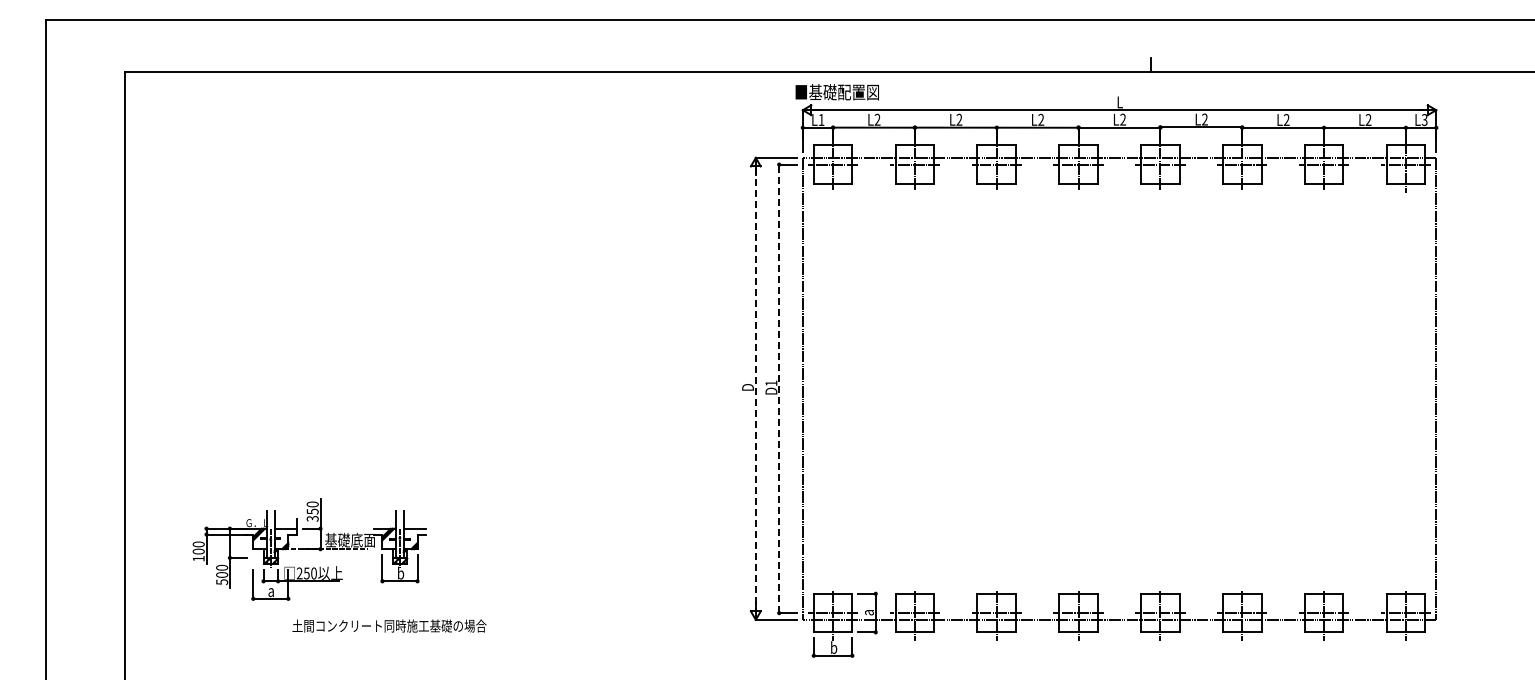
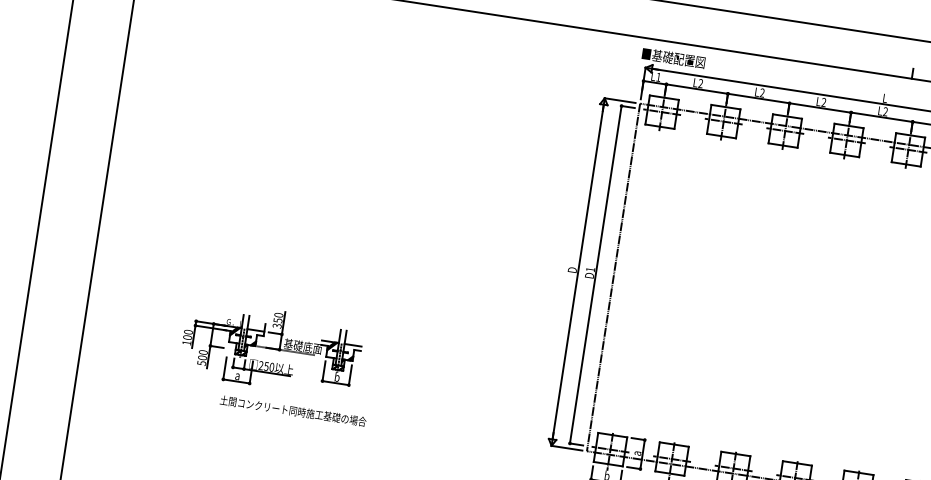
line: (779, 388) -> (596, 274), dashed -> solid
line: (755, 389) -> (577, 272), dashed -> solid
part: (309, 549) -> (271, 348), moved
text: (389, 625) -> (293, 410), moved

